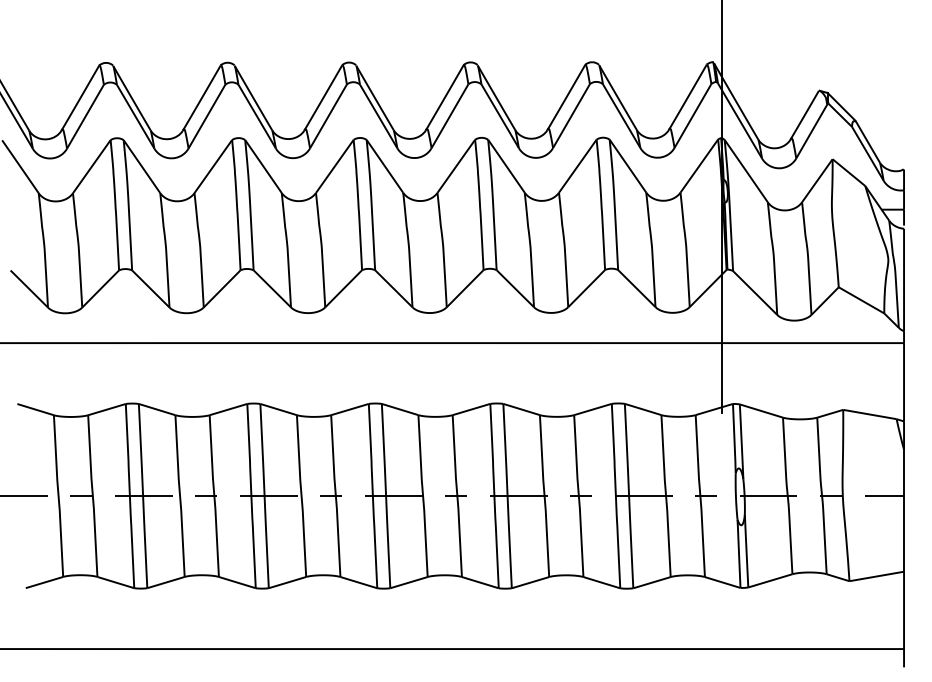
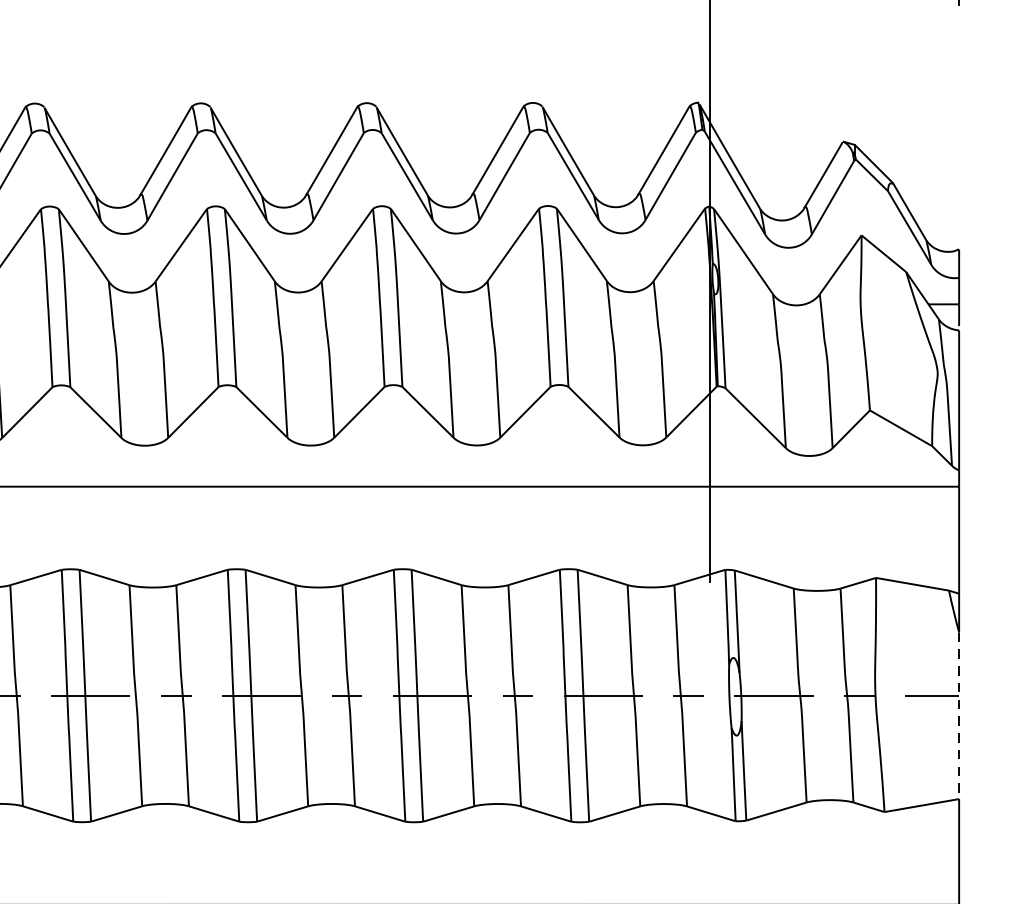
line: (904, 510) -> (959, 715), solid -> dashed

